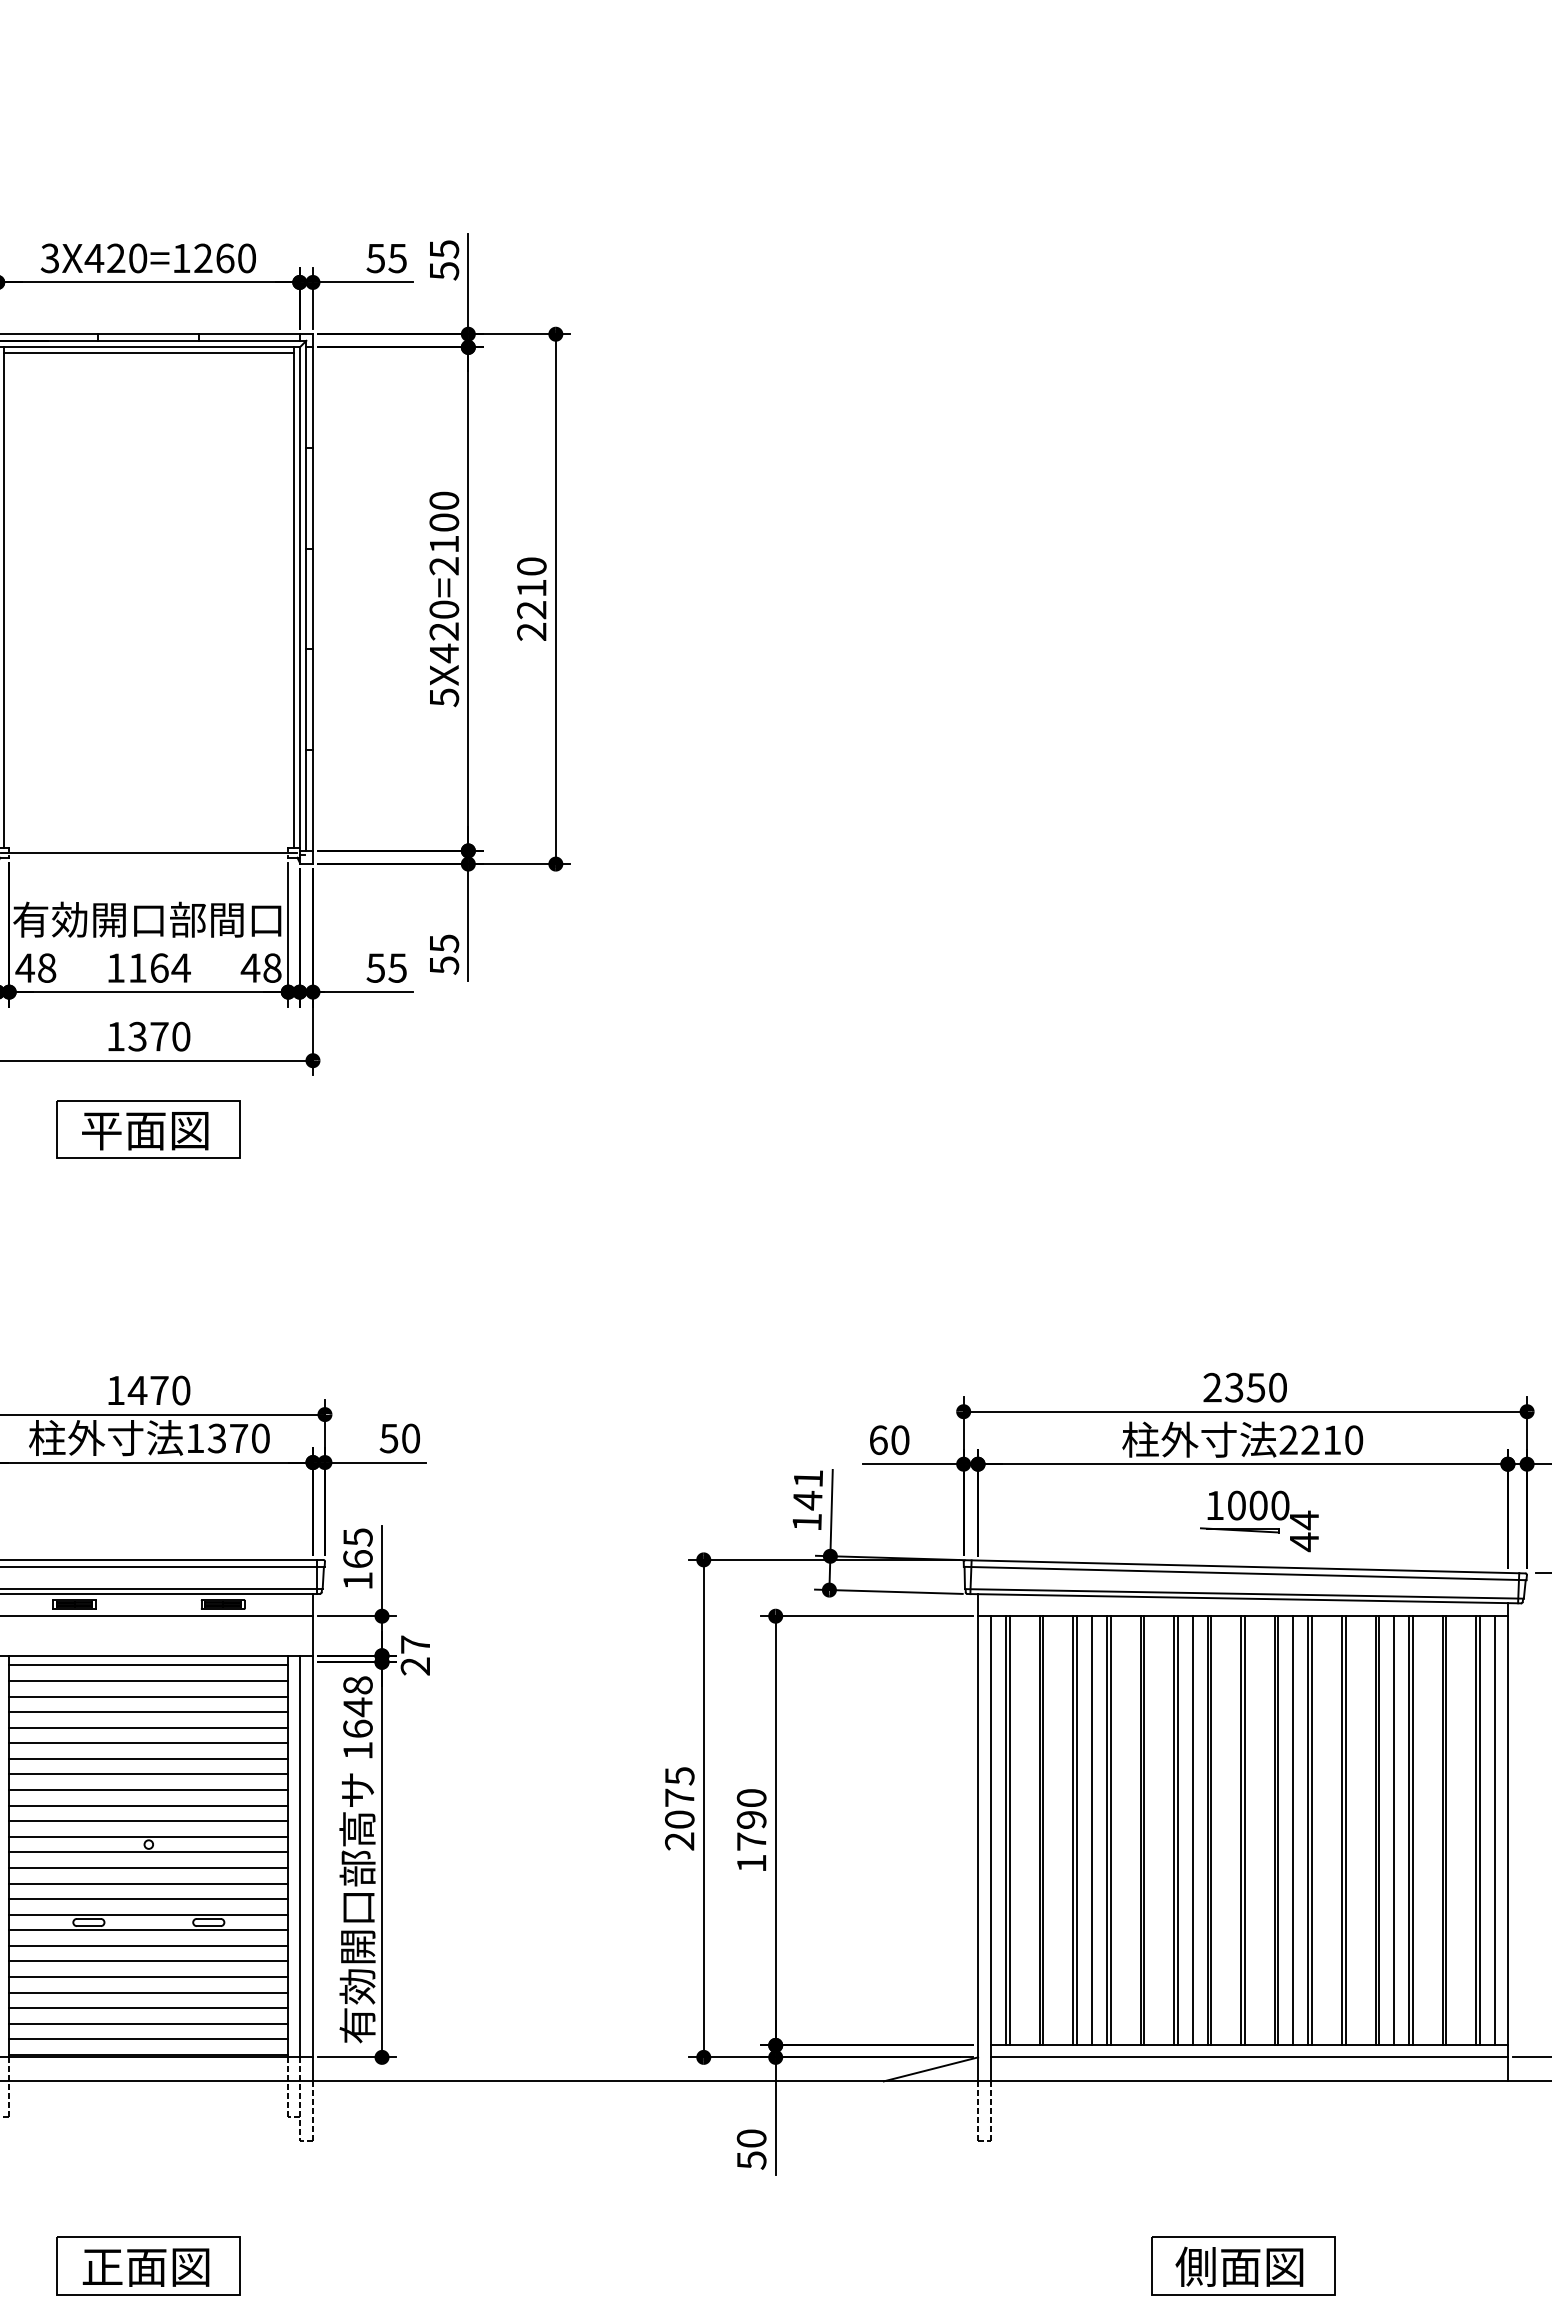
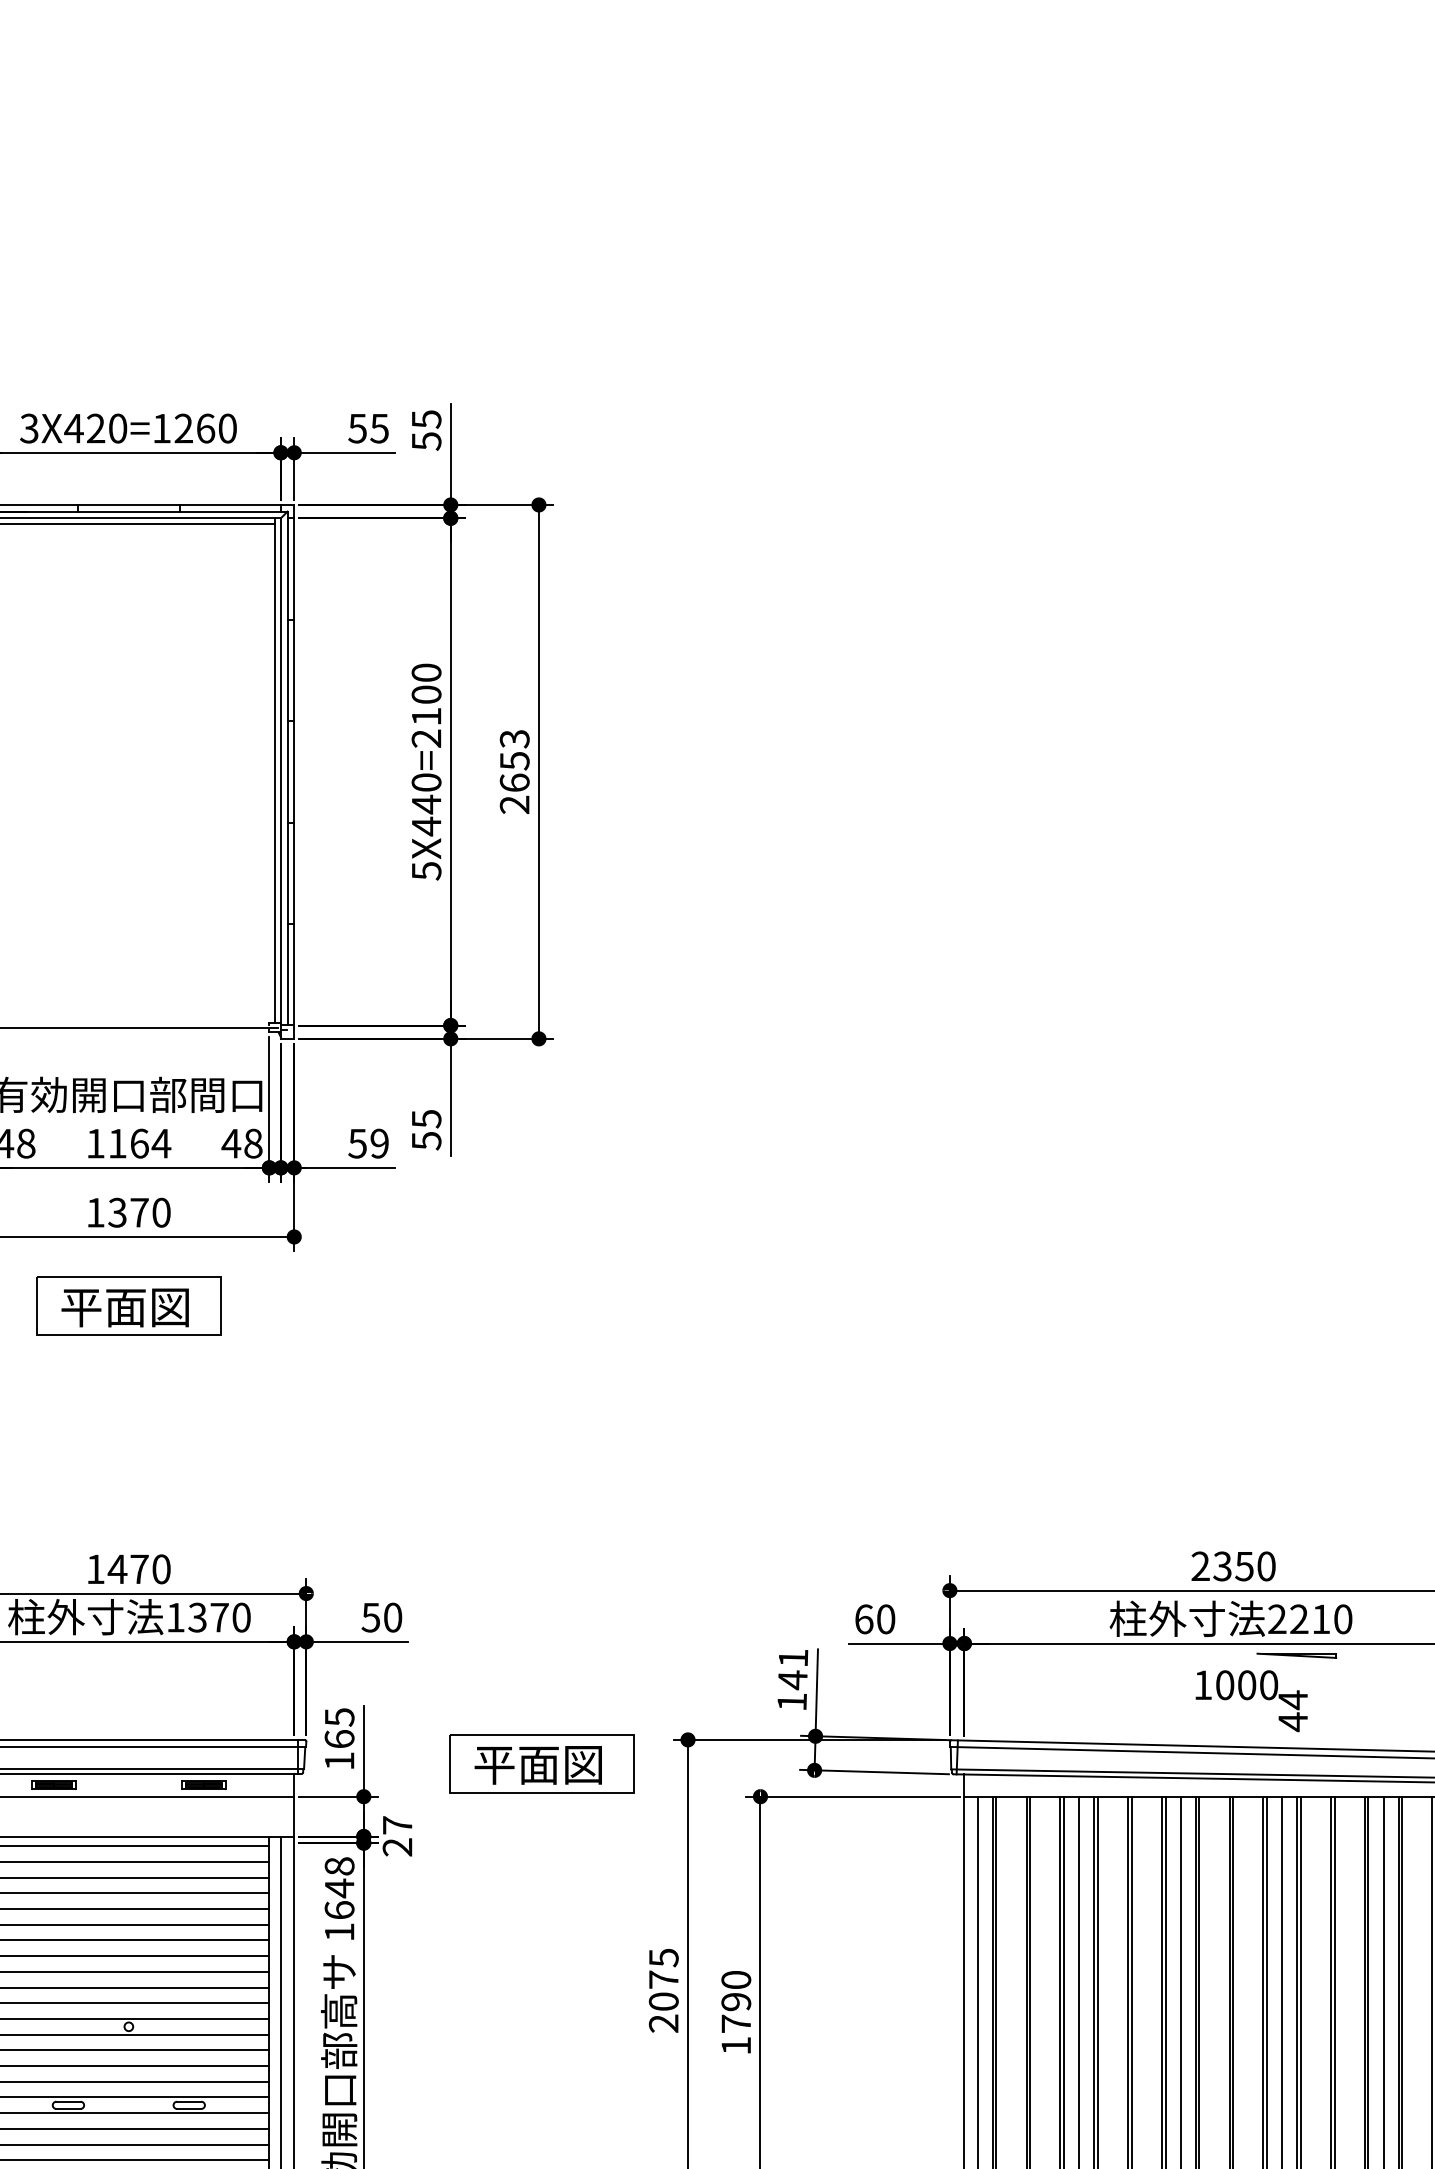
text: (531, 588) -> (514, 761), 2210 -> 2653
text: (443, 631) -> (425, 804), 5X420=2100 -> 5X440=2100
text: (397, 967) -> (379, 1143), 55 -> 59
part: (1239, 1530) -> (1296, 1655), moved
part: (558, 1583) -> (541, 1763), added

